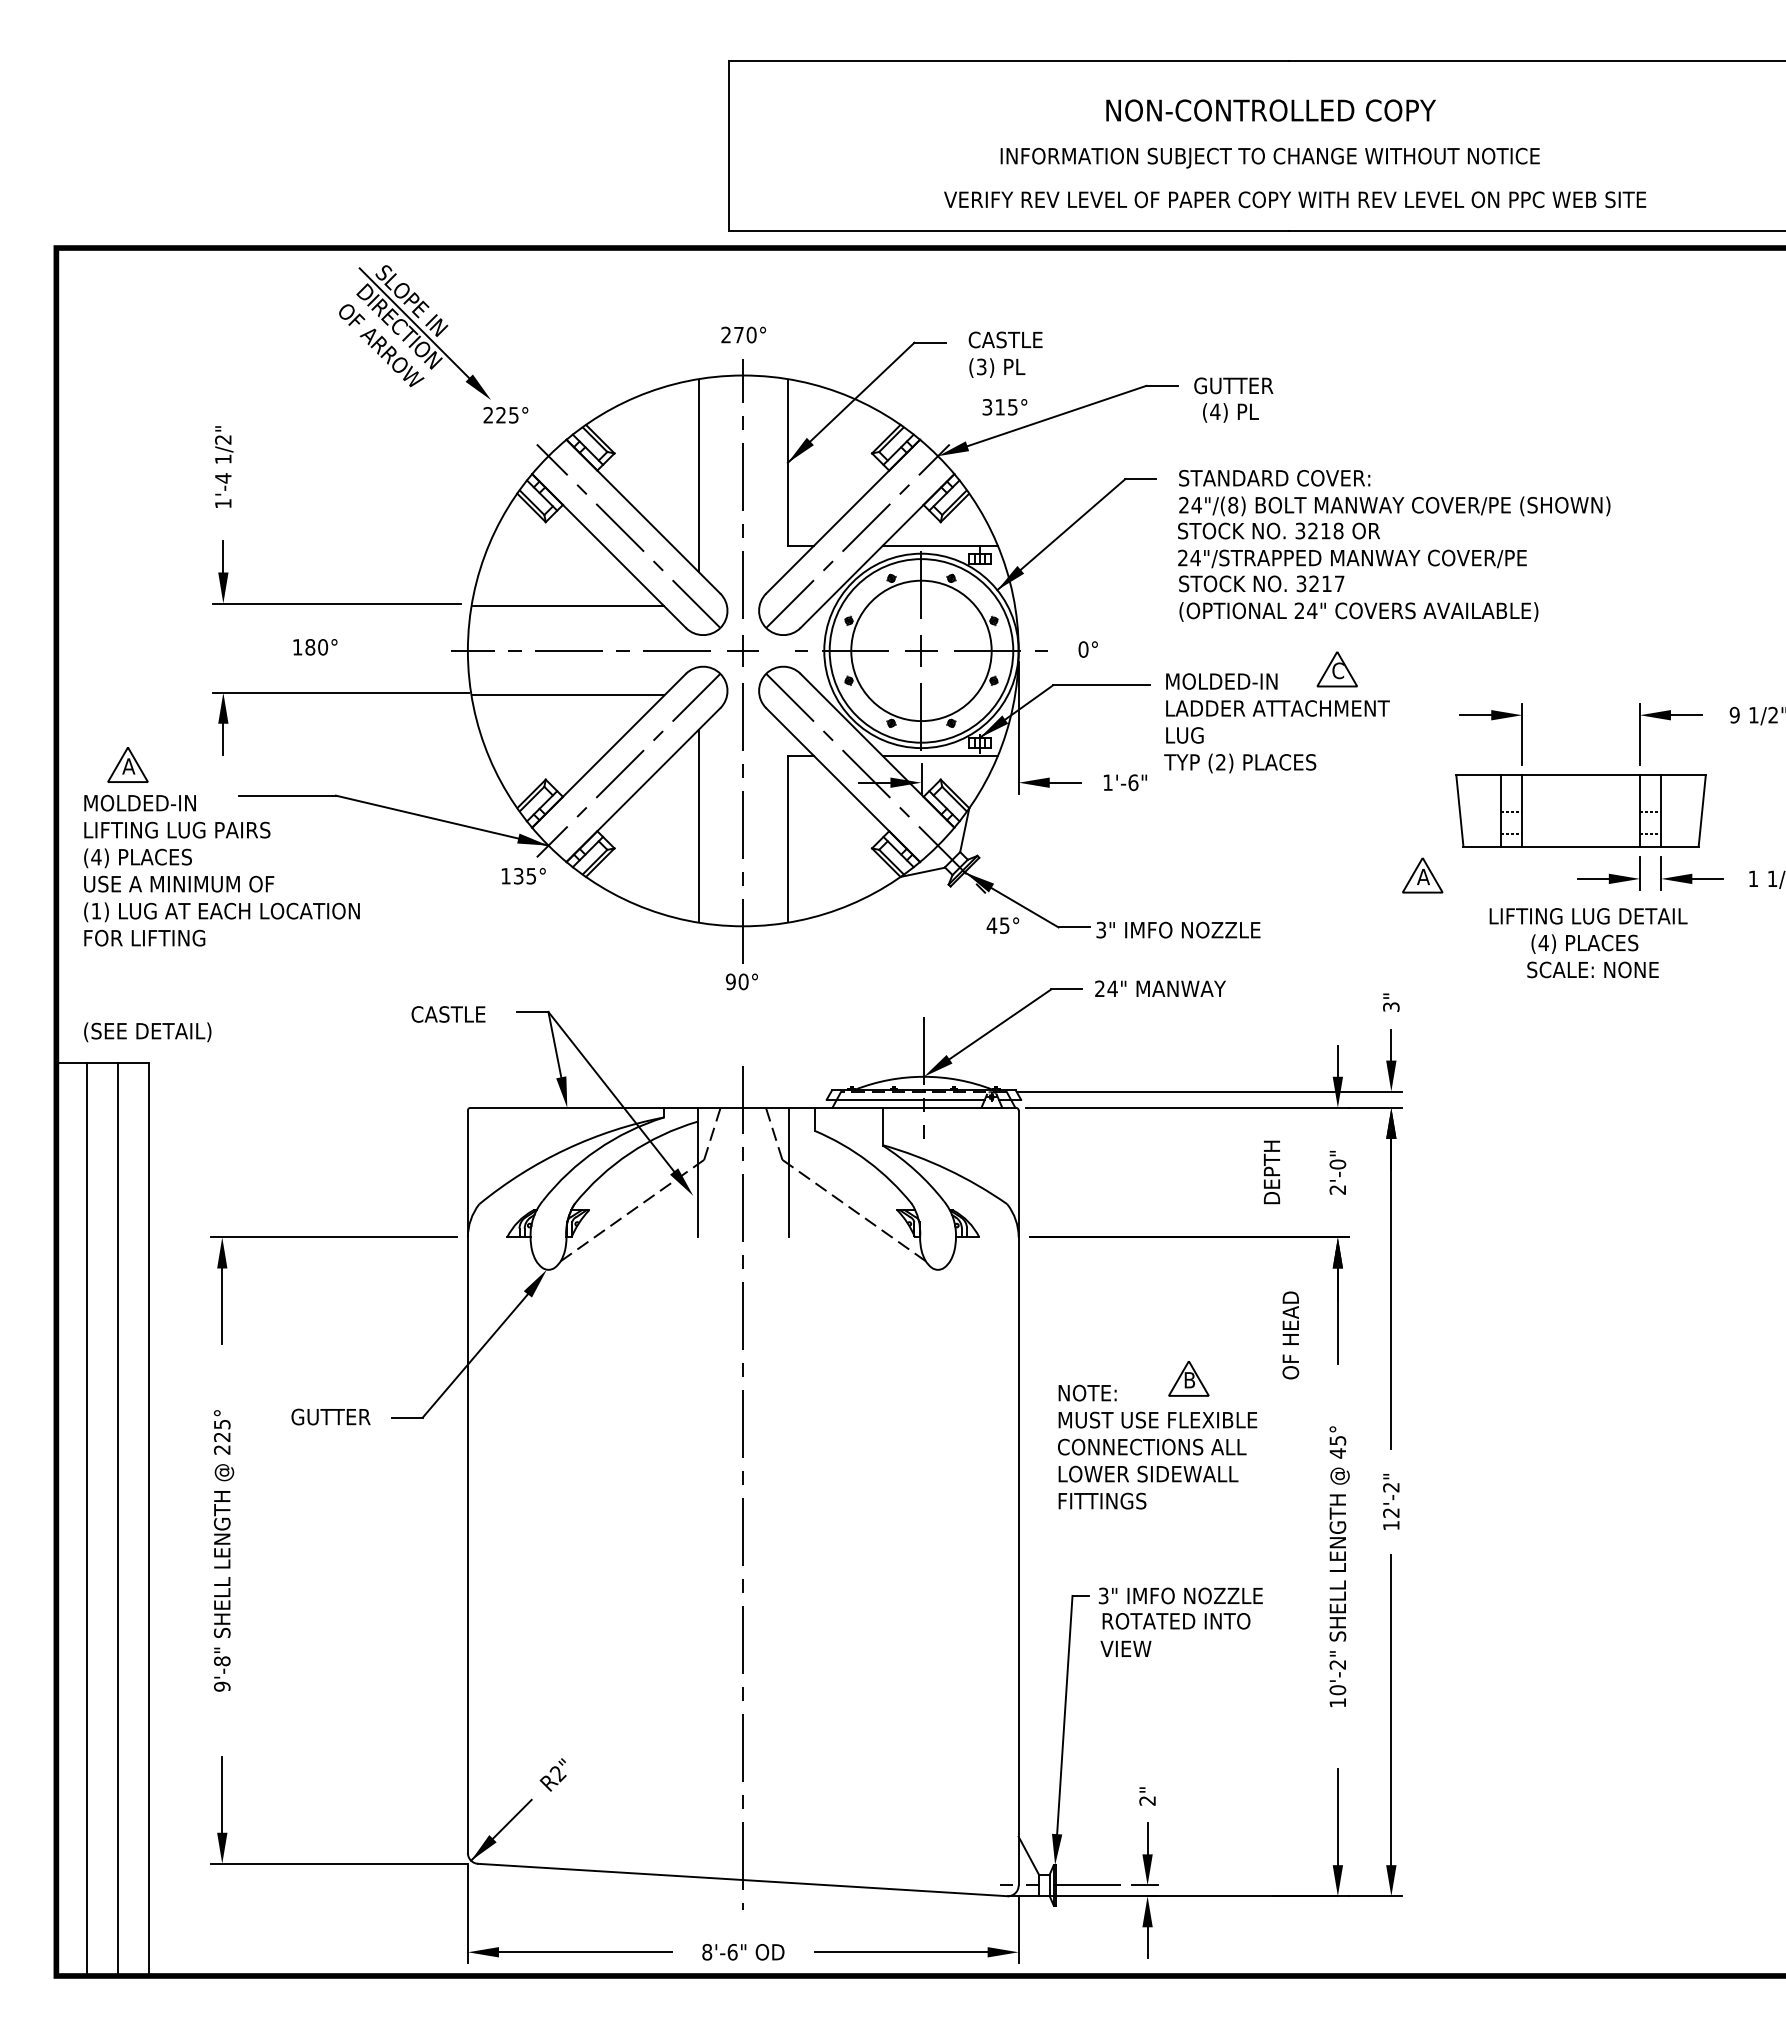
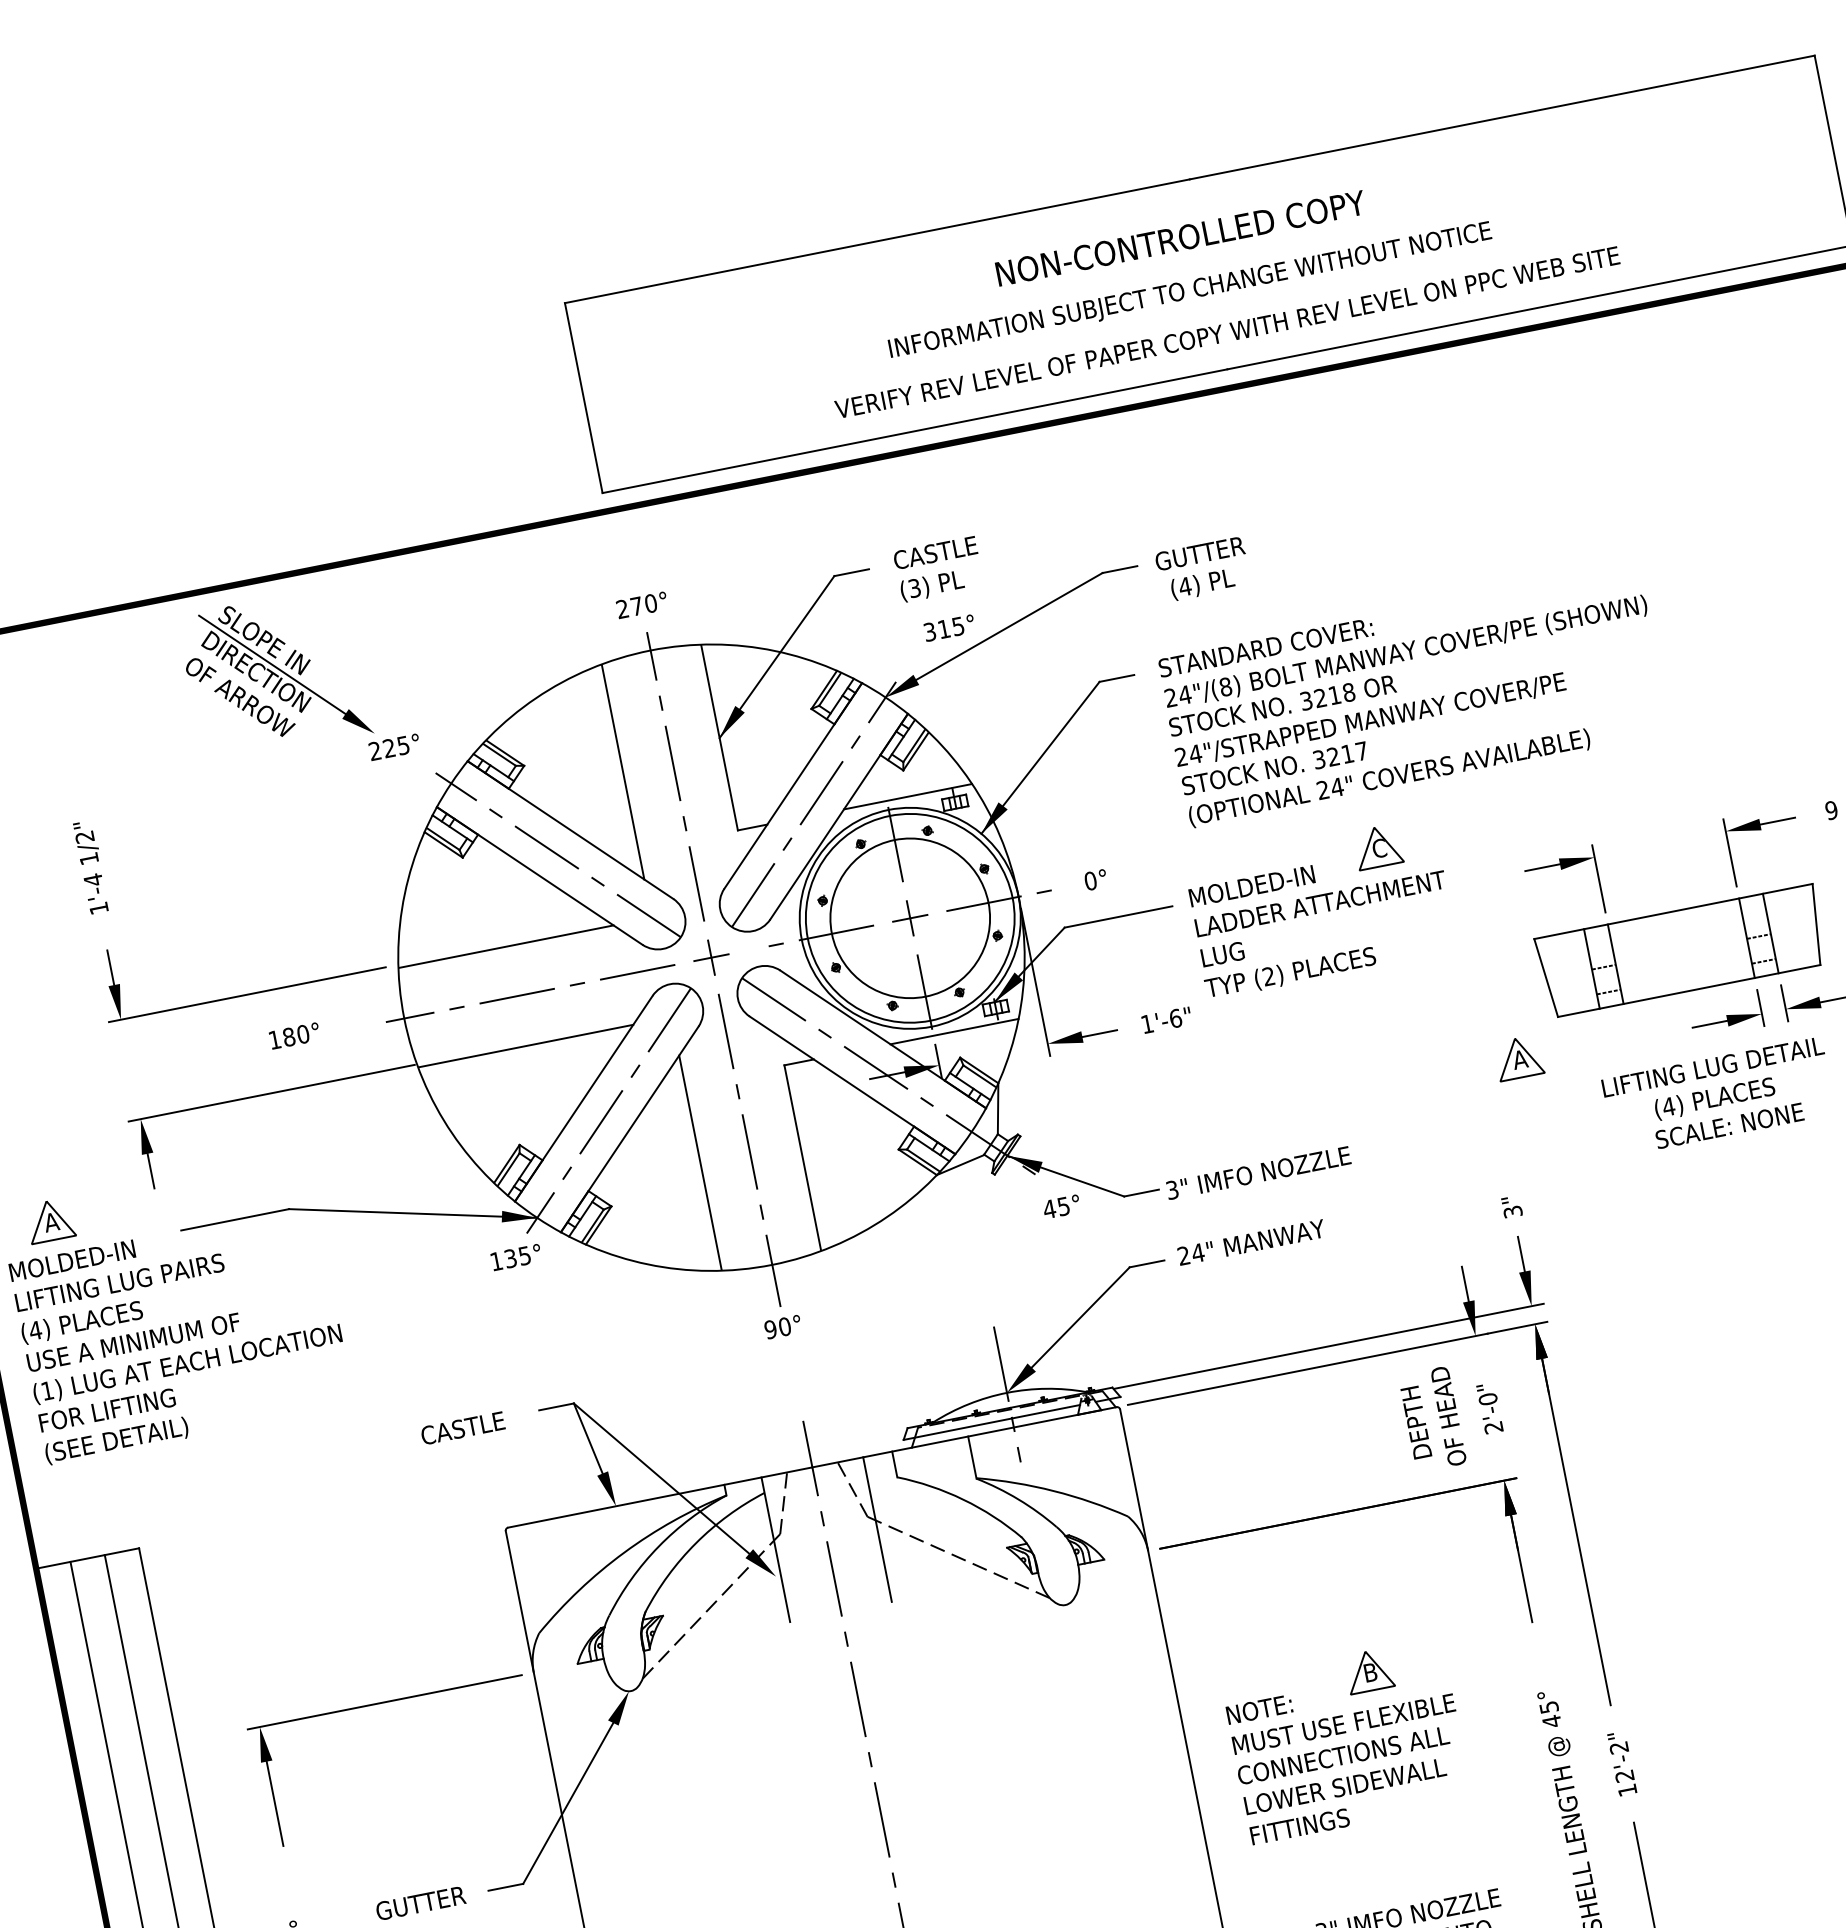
text: (315, 647) -> (294, 1036), moved
text: (147, 1032) -> (116, 1441), moved
text: (1290, 1335) -> (1448, 1416), moved

